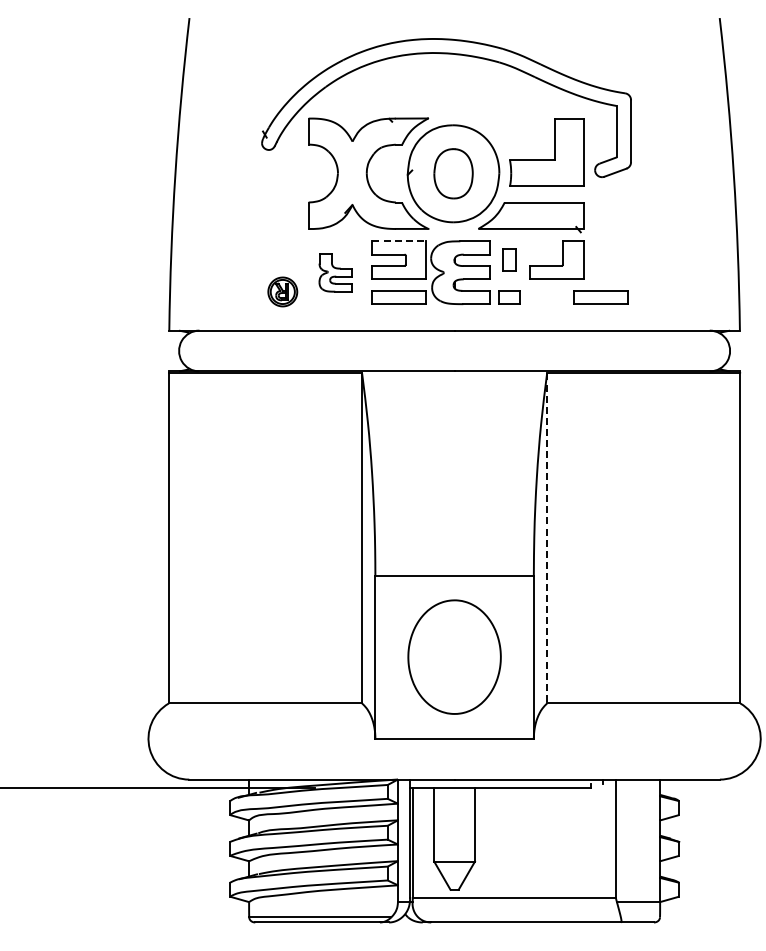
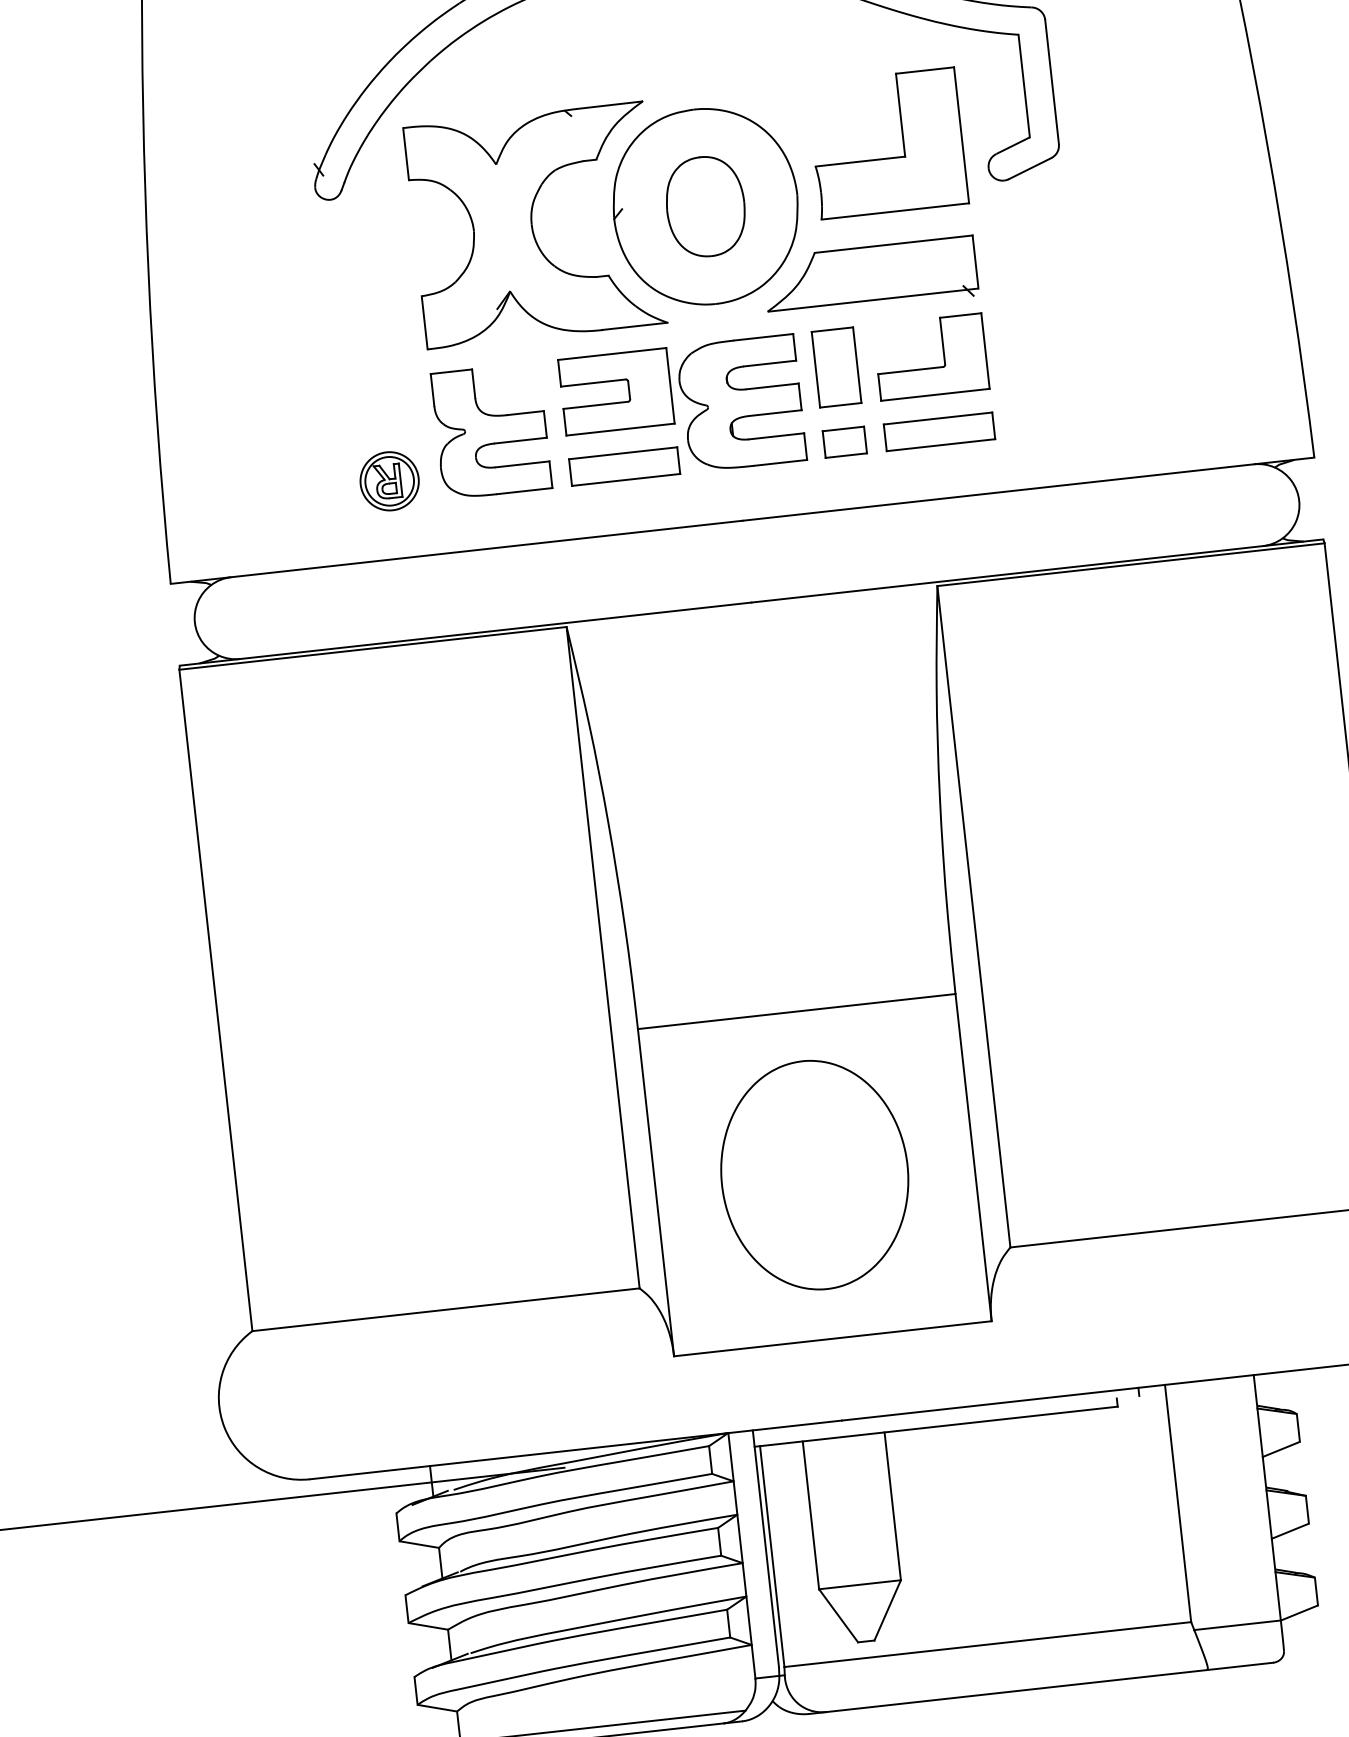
line: (399, 241) -> (612, 354), dashed -> solid
part: (509, 259) -> (836, 366), size x1.67
part: (335, 272) -> (490, 430), size x1.67
part: (600, 297) -> (939, 431), moved
line: (547, 538) -> (974, 916), dashed -> solid

